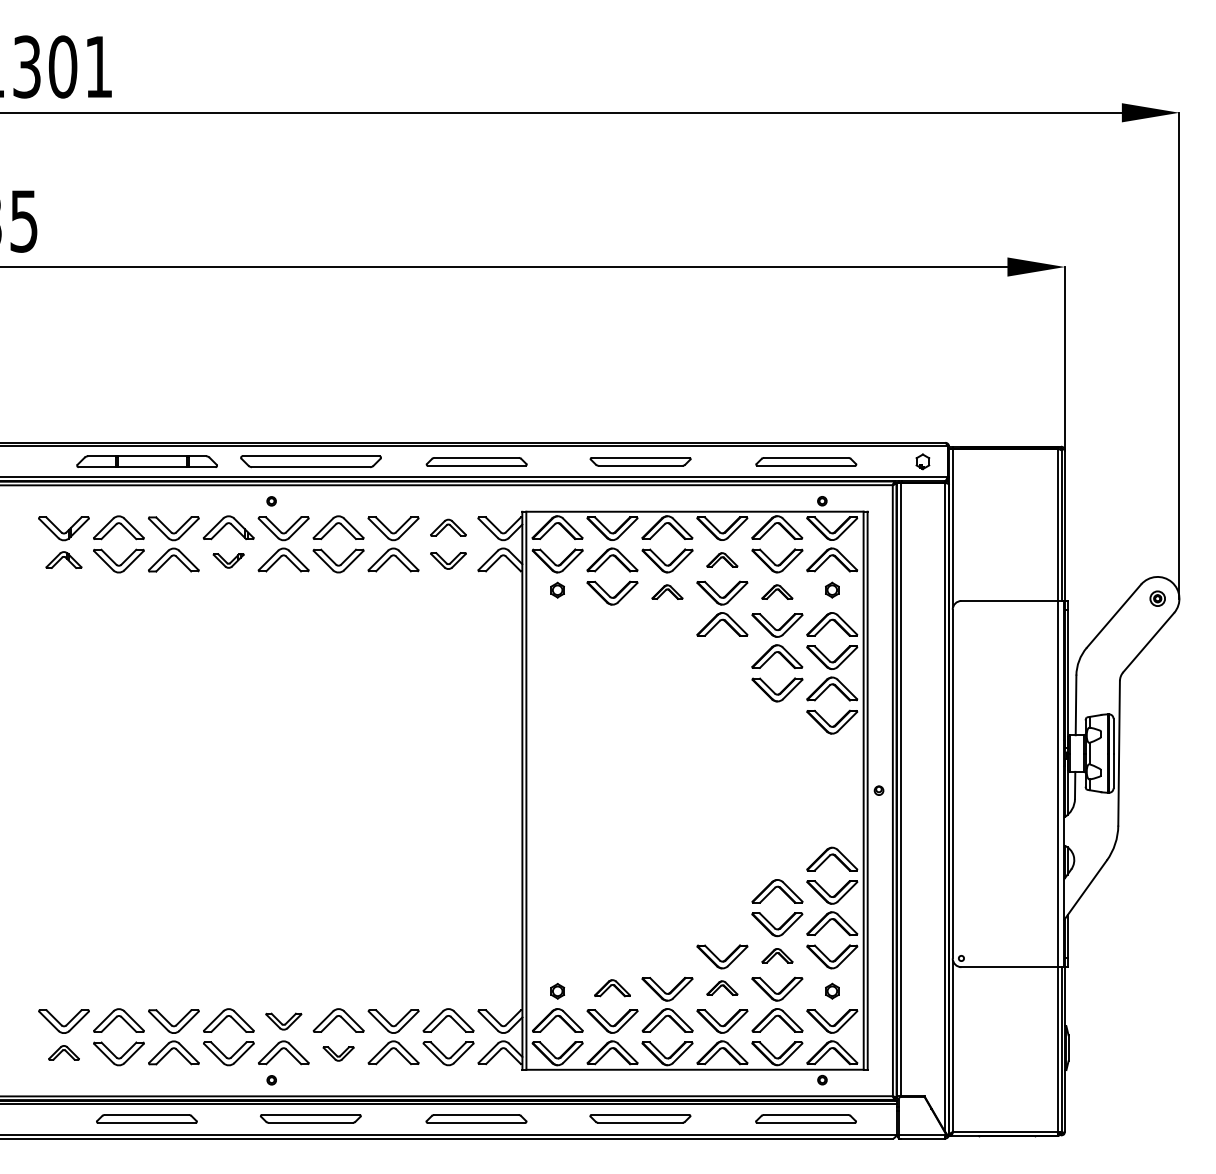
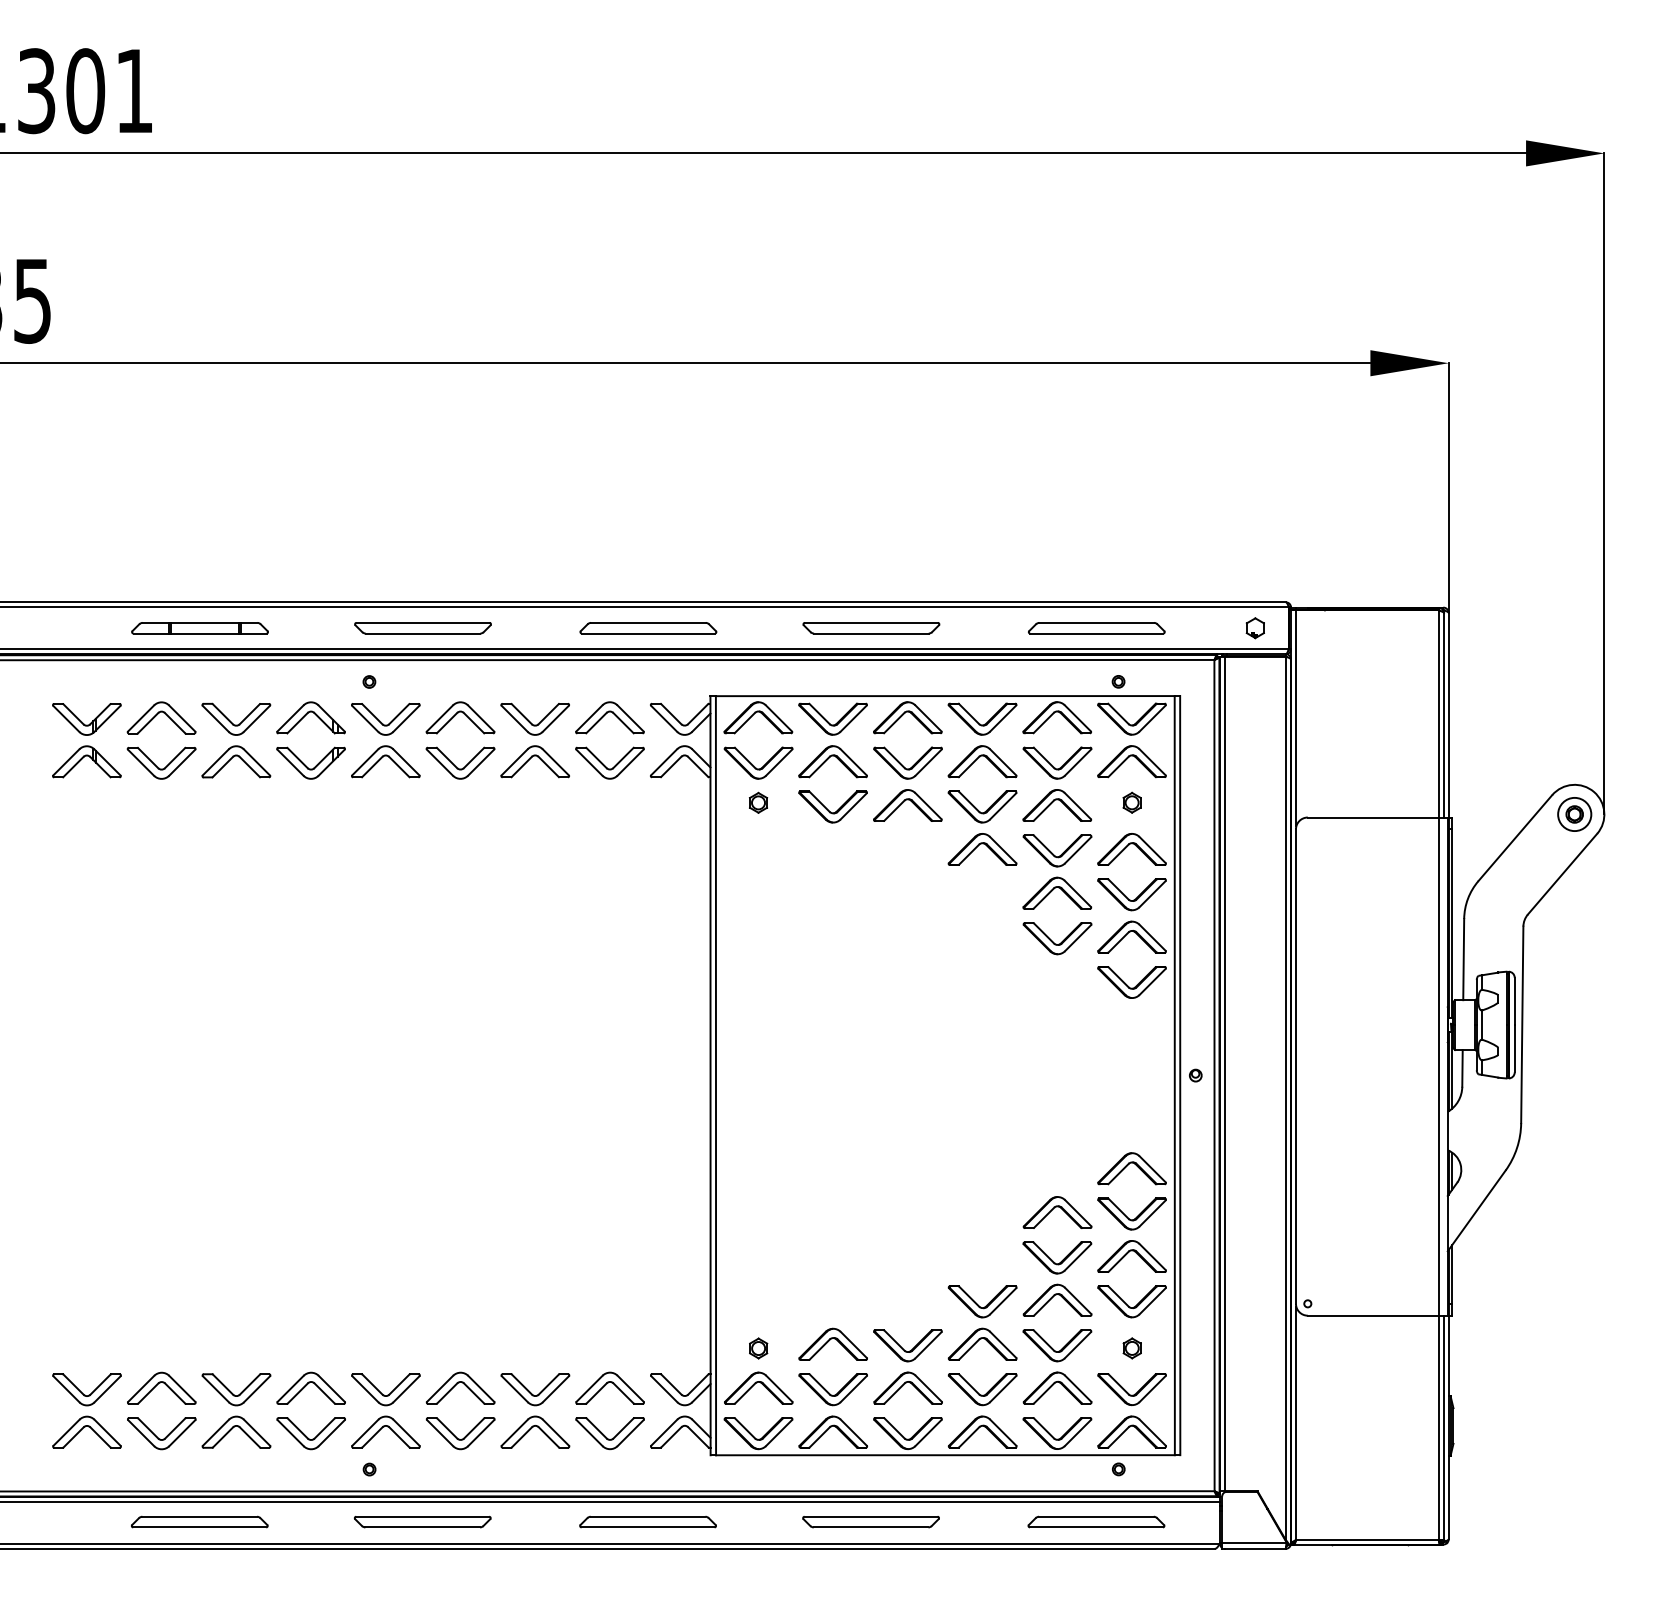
part: (146, 462) -> (199, 628), size x0.71
part: (310, 462) -> (422, 628), size x0.71
part: (448, 527) -> (609, 717), size x1.43
part: (63, 559) -> (86, 761), size x1.43
part: (722, 559) -> (982, 761), size x1.67
part: (228, 560) -> (310, 762), size x1.67
part: (448, 560) -> (609, 762), size x1.43
part: (667, 592) -> (907, 805), size x1.67
part: (777, 592) -> (1057, 805), size x1.67
part: (1157, 598) -> (1574, 814), size x1.67
part: (777, 955) -> (1057, 1299), size x1.67
part: (612, 987) -> (832, 1343), size x1.43
part: (722, 987) -> (982, 1343), size x1.67
part: (283, 1021) -> (385, 1389), size x1.43
part: (63, 1052) -> (86, 1431), size x1.67
part: (338, 1053) -> (460, 1433), size x1.67

